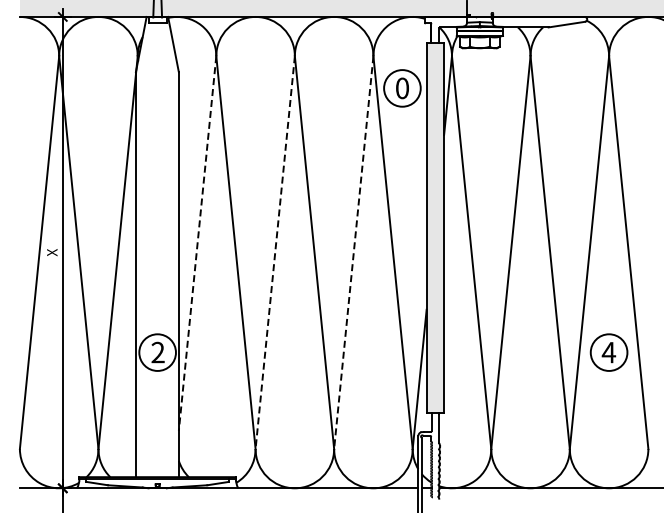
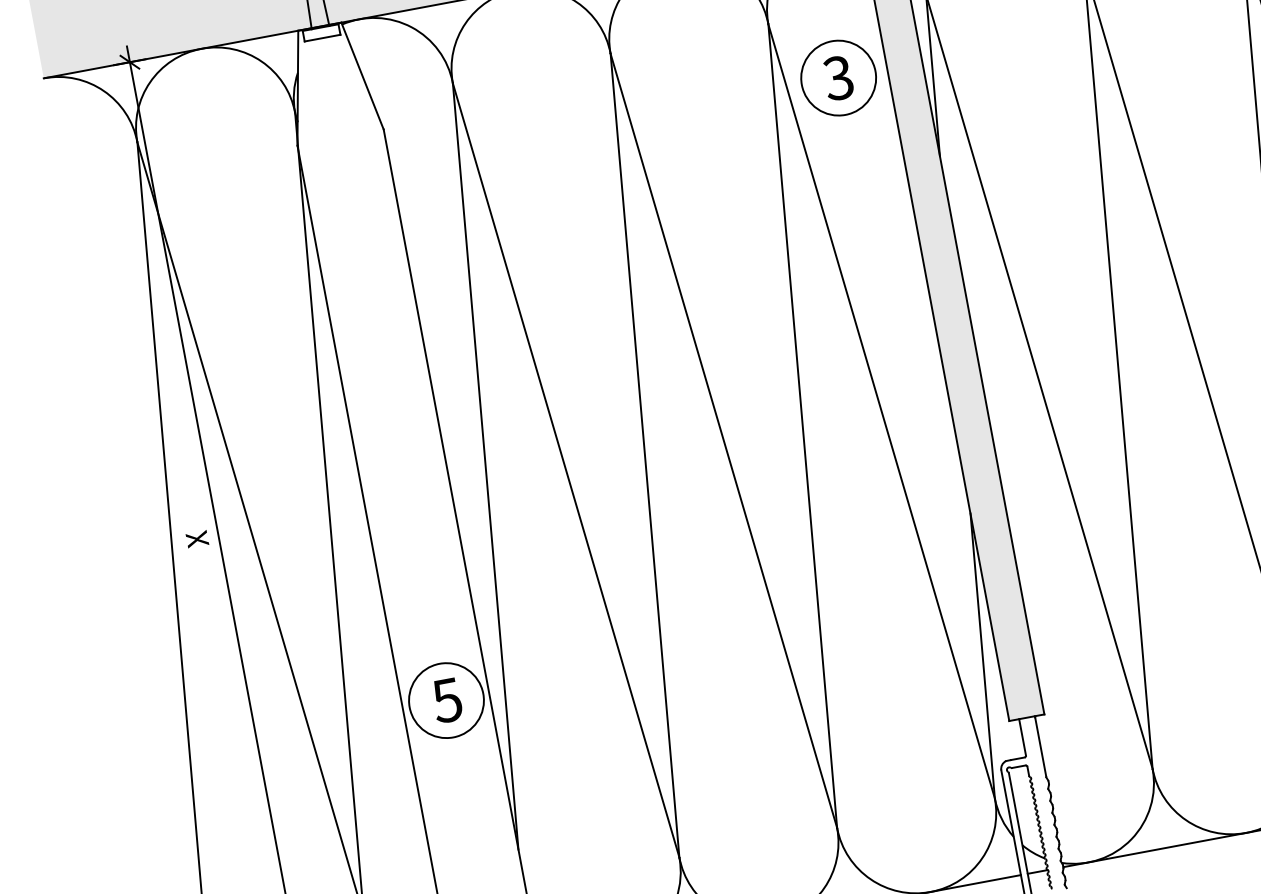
text: (401, 88) -> (836, 78), 0 -> 3
line: (197, 243) -> (485, 466), dashed -> solid
line: (275, 253) -> (645, 457), dashed -> solid
line: (353, 253) -> (802, 427), dashed -> solid
text: (157, 352) -> (446, 700), 2 -> 5

